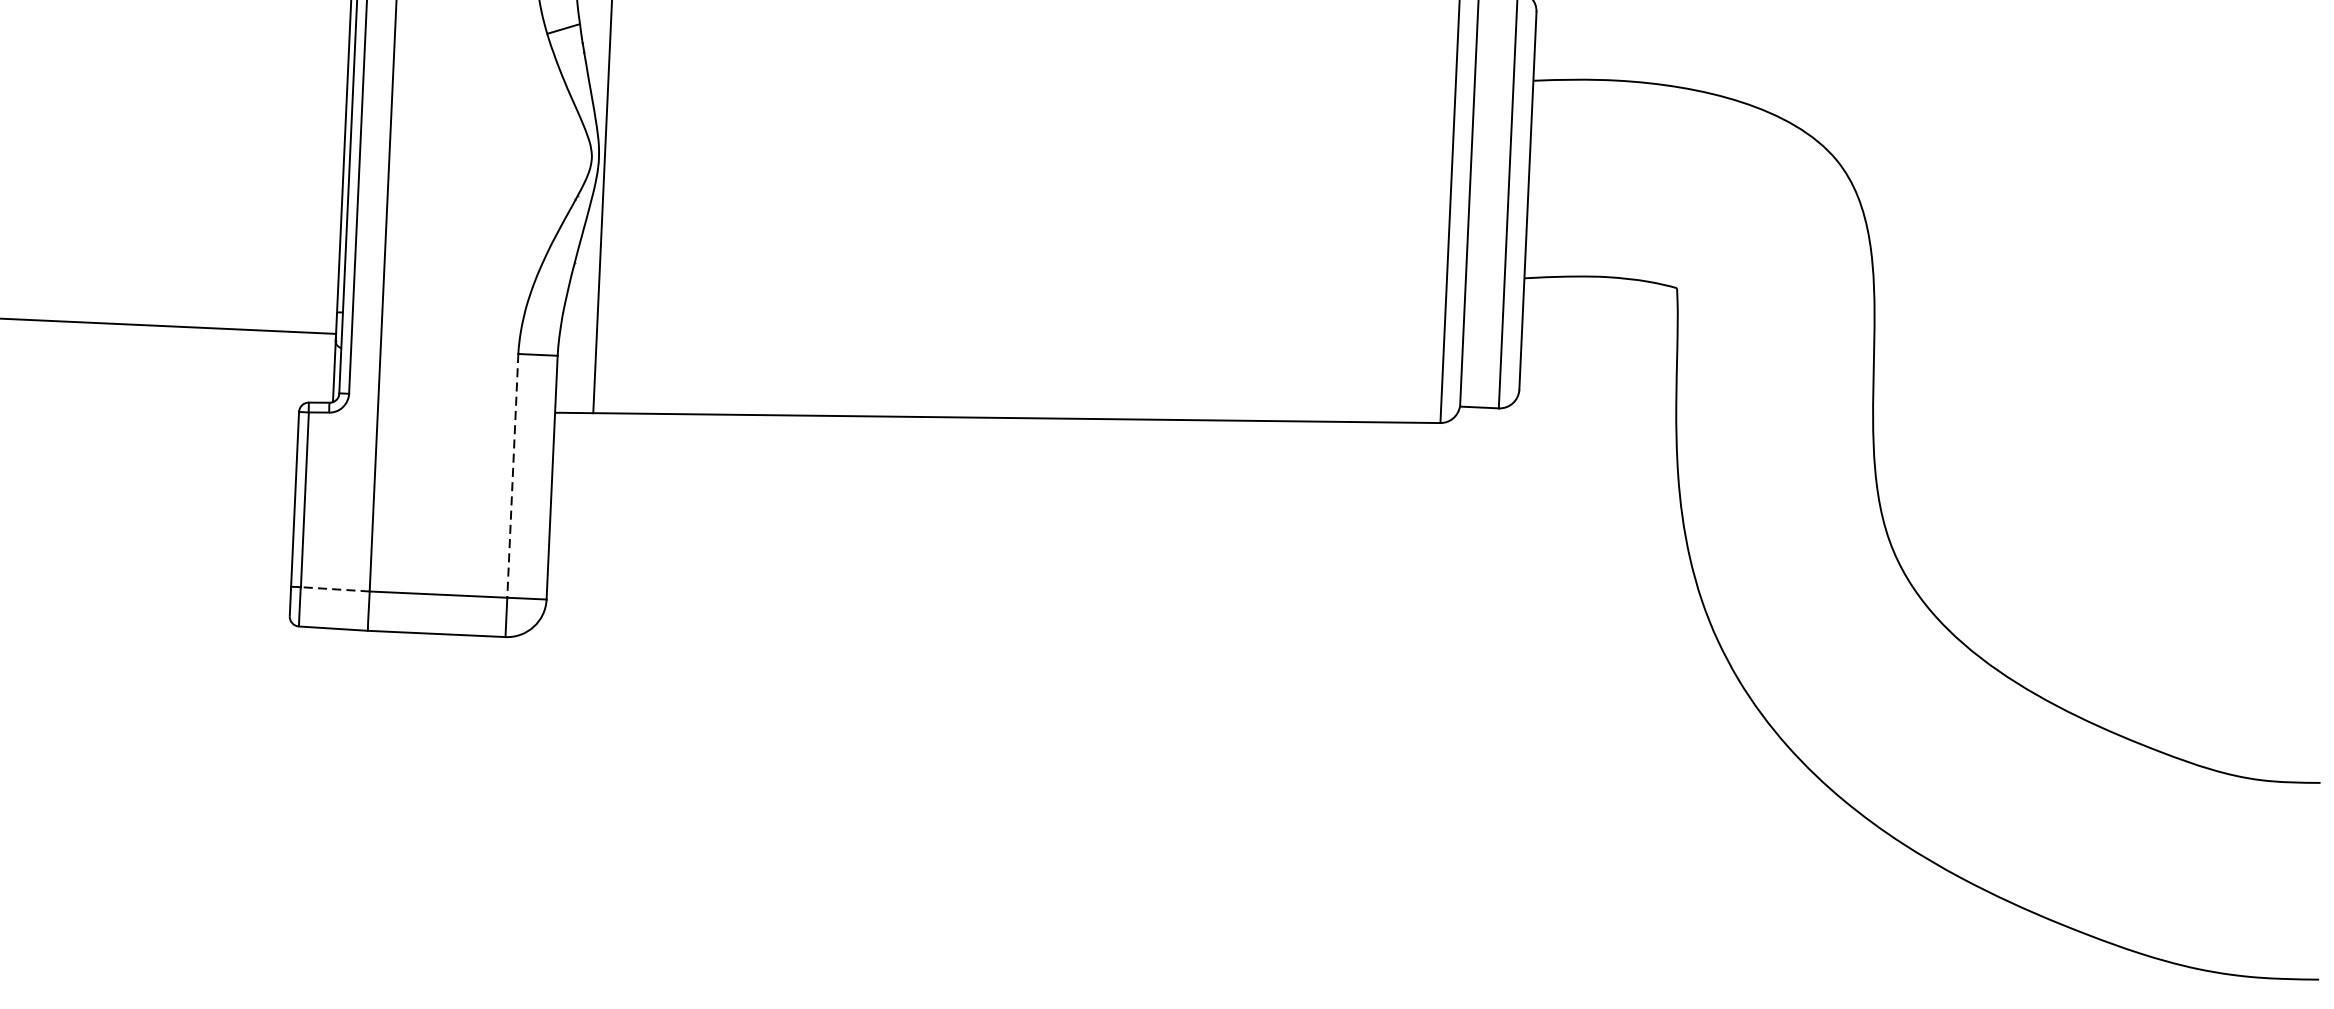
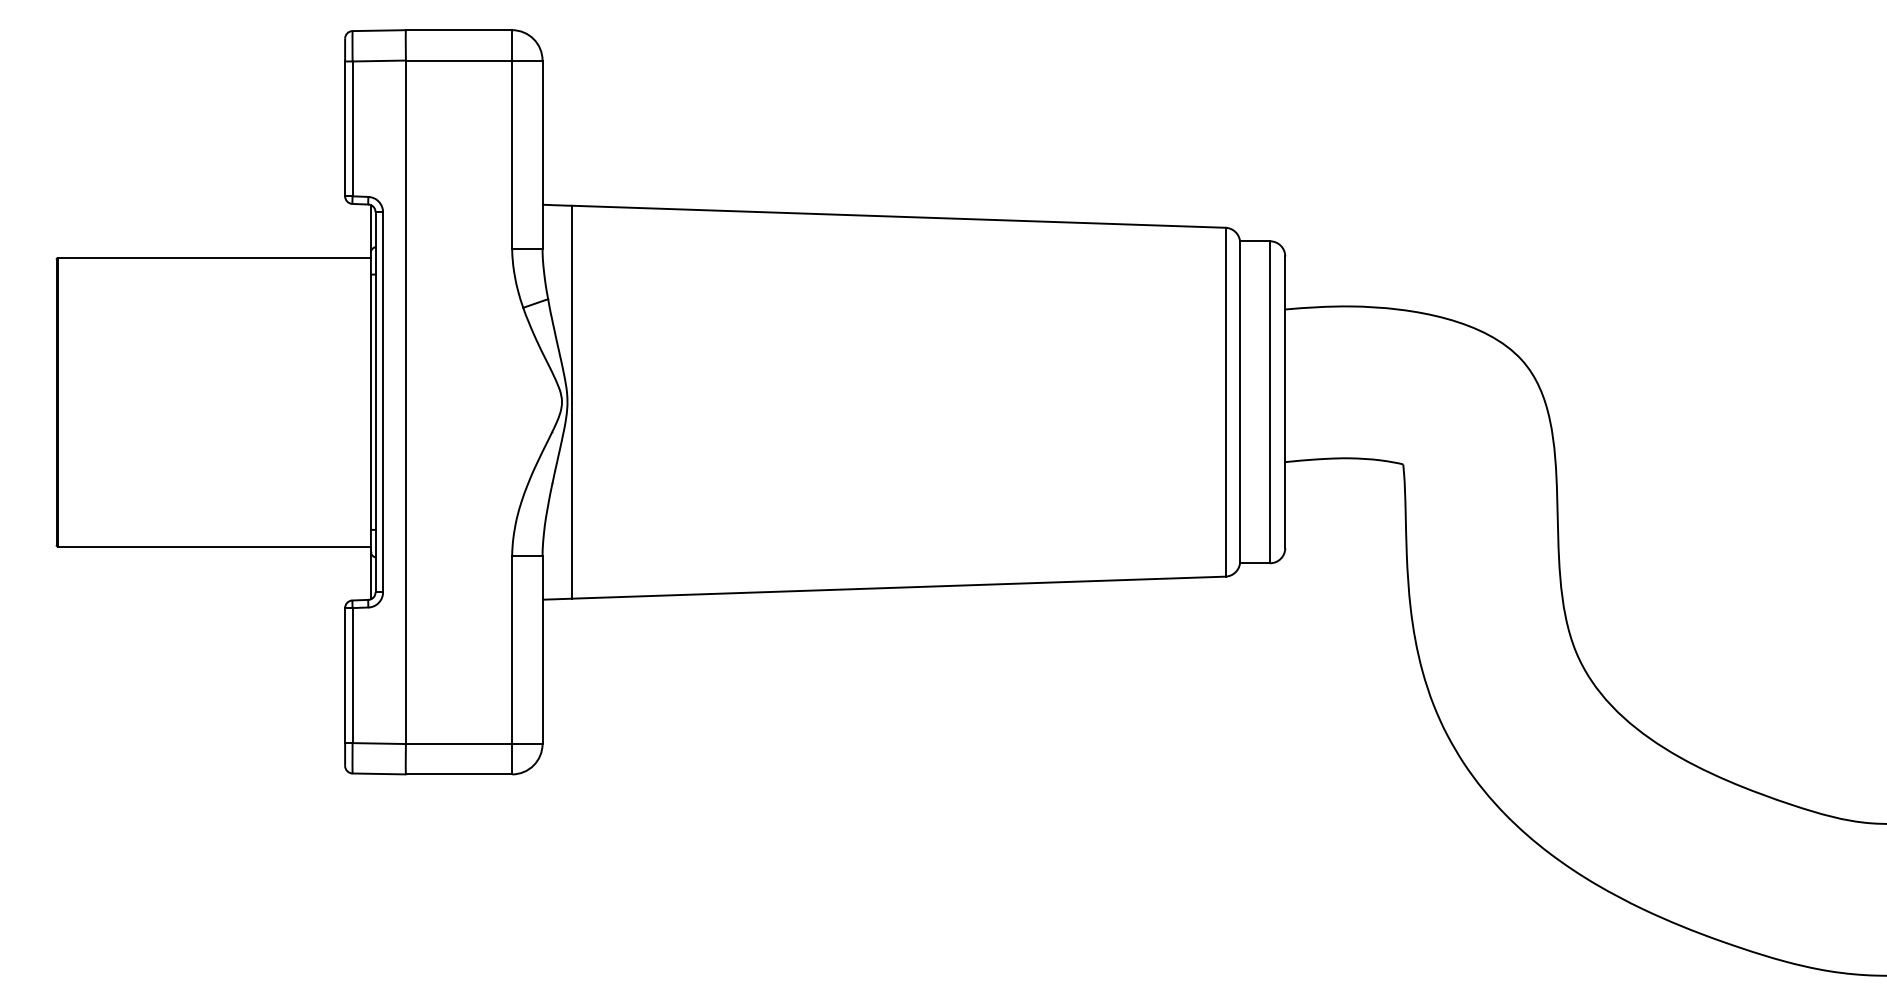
line: (513, 476) -> (512, 650), dashed -> solid
line: (335, 589) -> (379, 743), dashed -> solid

